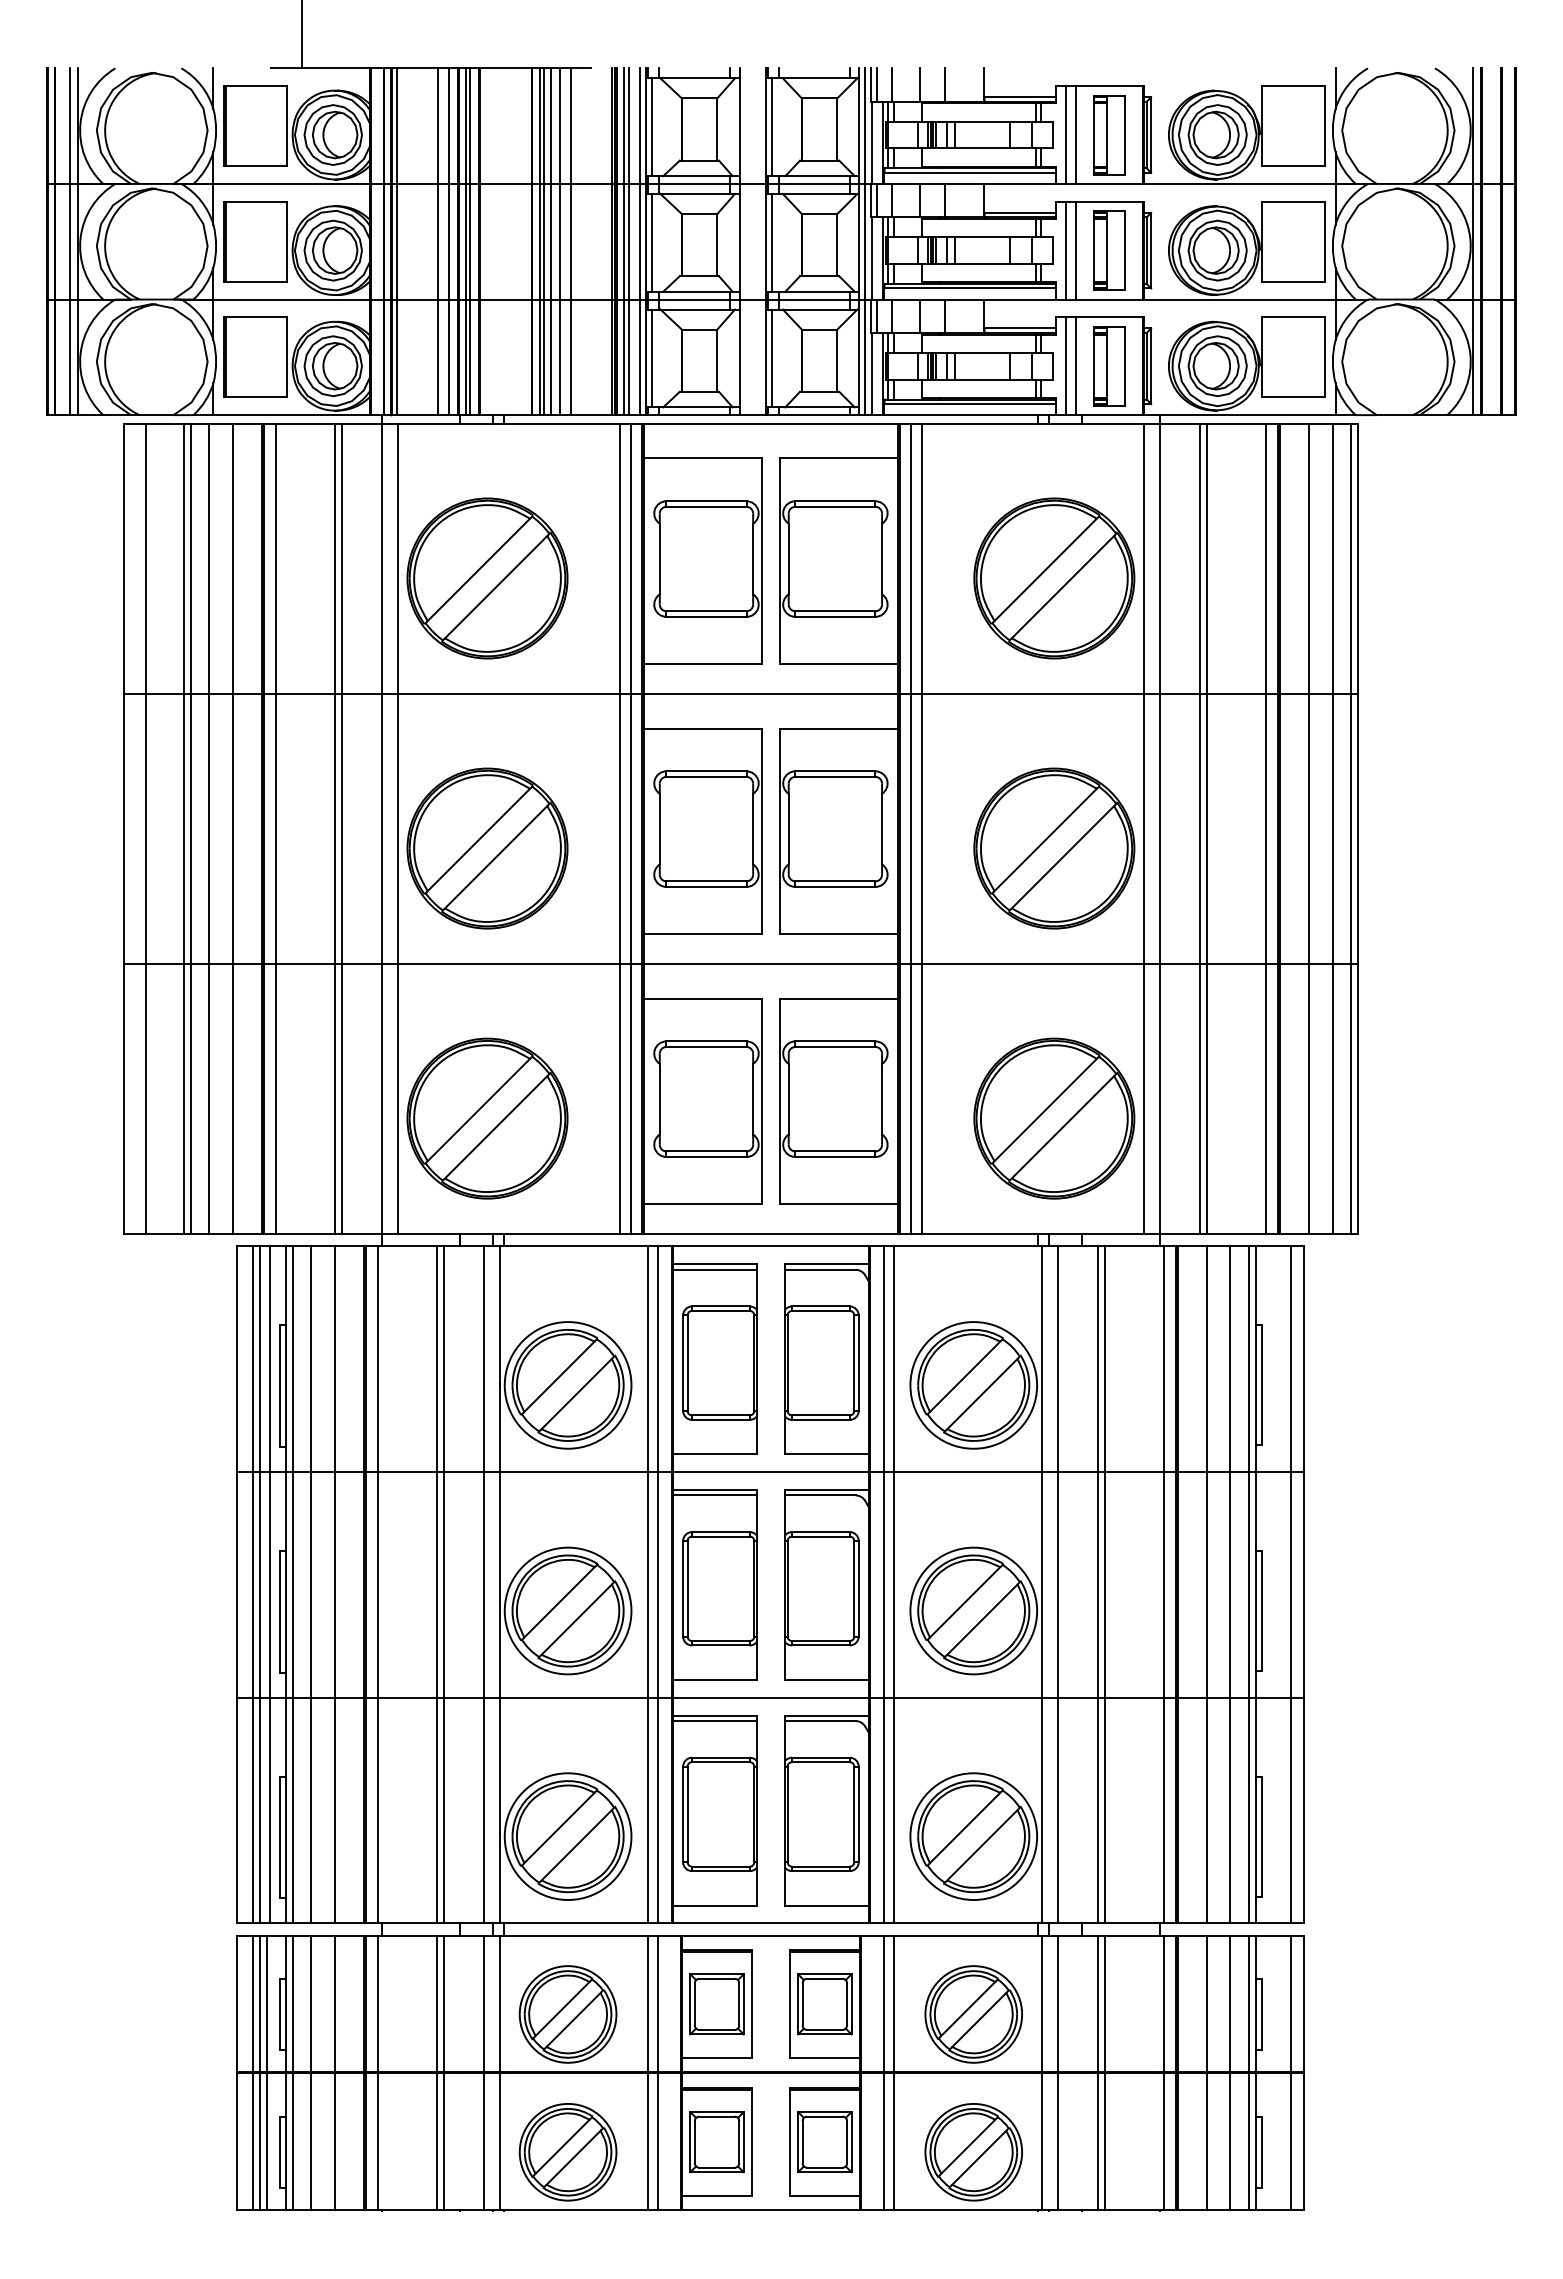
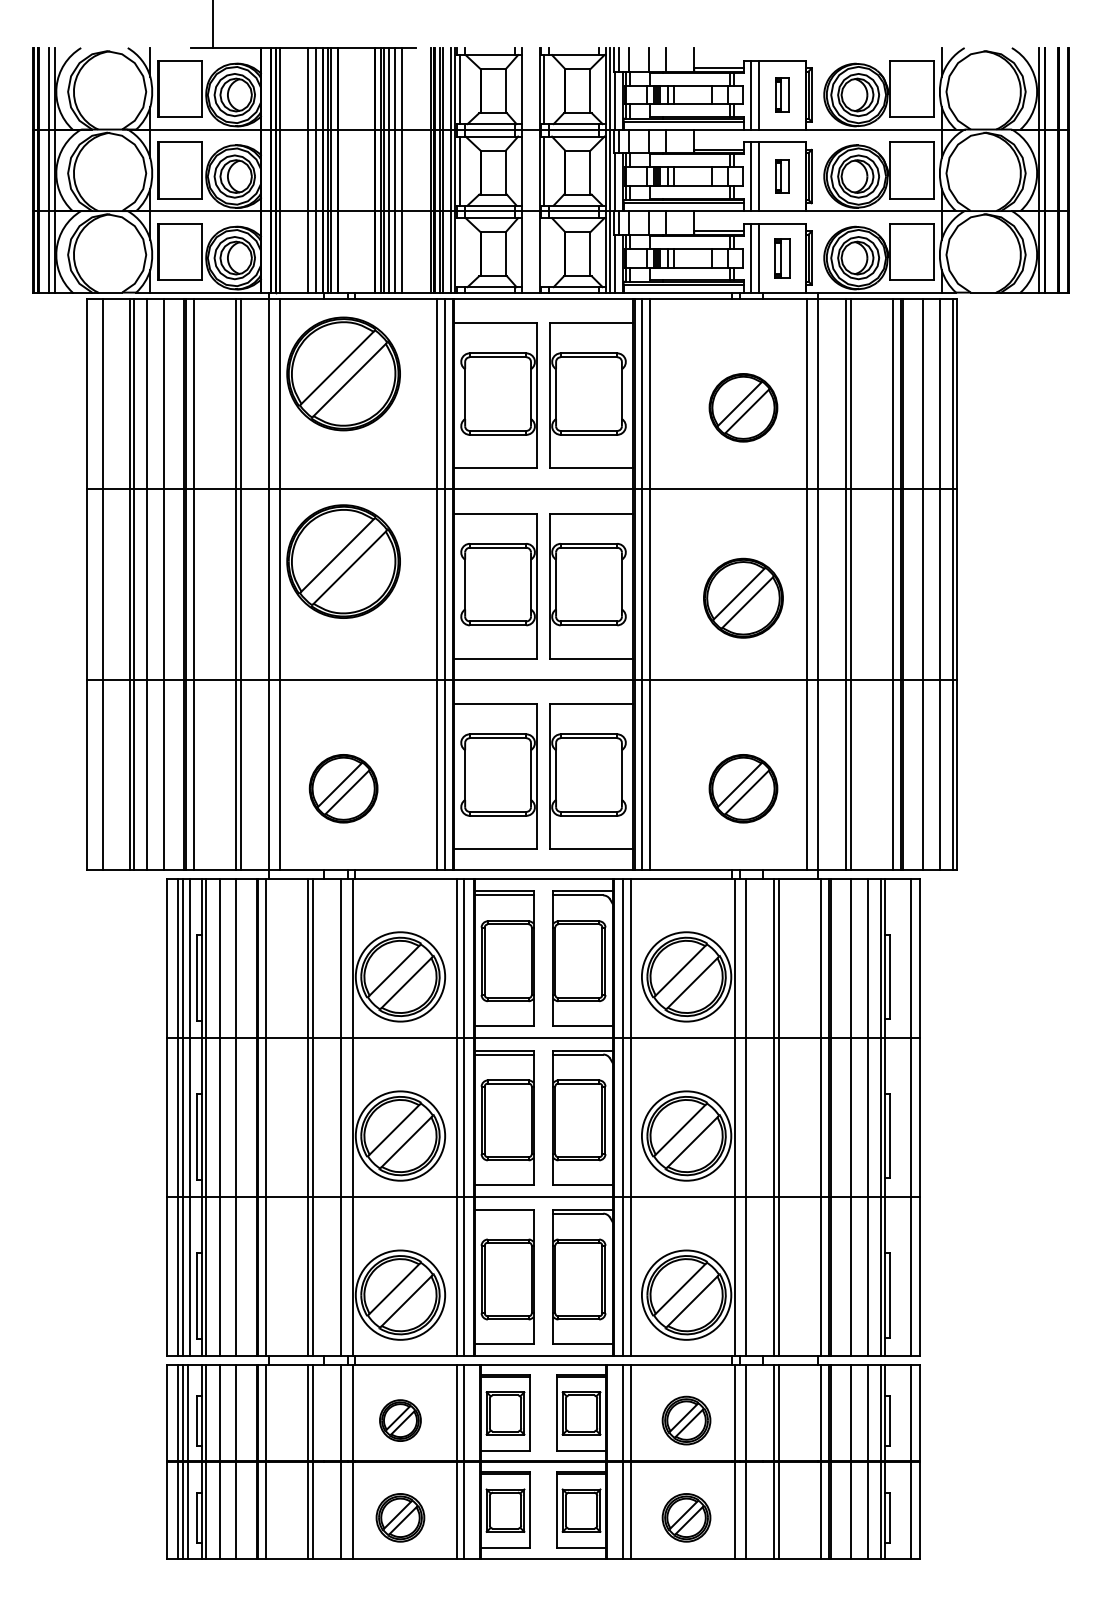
part: (1109, 135) -> (782, 95), size x0.6
part: (1109, 250) -> (782, 176), size x0.6
line: (652, 358) -> (460, 252), removed
line: (771, 358) -> (543, 252), removed
part: (1109, 366) -> (782, 258), size x0.7
part: (487, 578) -> (343, 373), moved
part: (1054, 578) -> (743, 407), size x0.6
part: (487, 848) -> (343, 561), moved
part: (1054, 848) -> (743, 598), size x0.7
part: (487, 1118) -> (343, 788), size x0.6
part: (1054, 1118) -> (743, 788), size x0.6
line: (715, 1721) -> (504, 1213), removed
part: (567, 2014) -> (400, 1420), size x0.6
part: (973, 2014) -> (686, 1420), size x0.7
part: (567, 2152) -> (400, 1517), size x0.7
part: (973, 2152) -> (686, 1517), size x0.7

